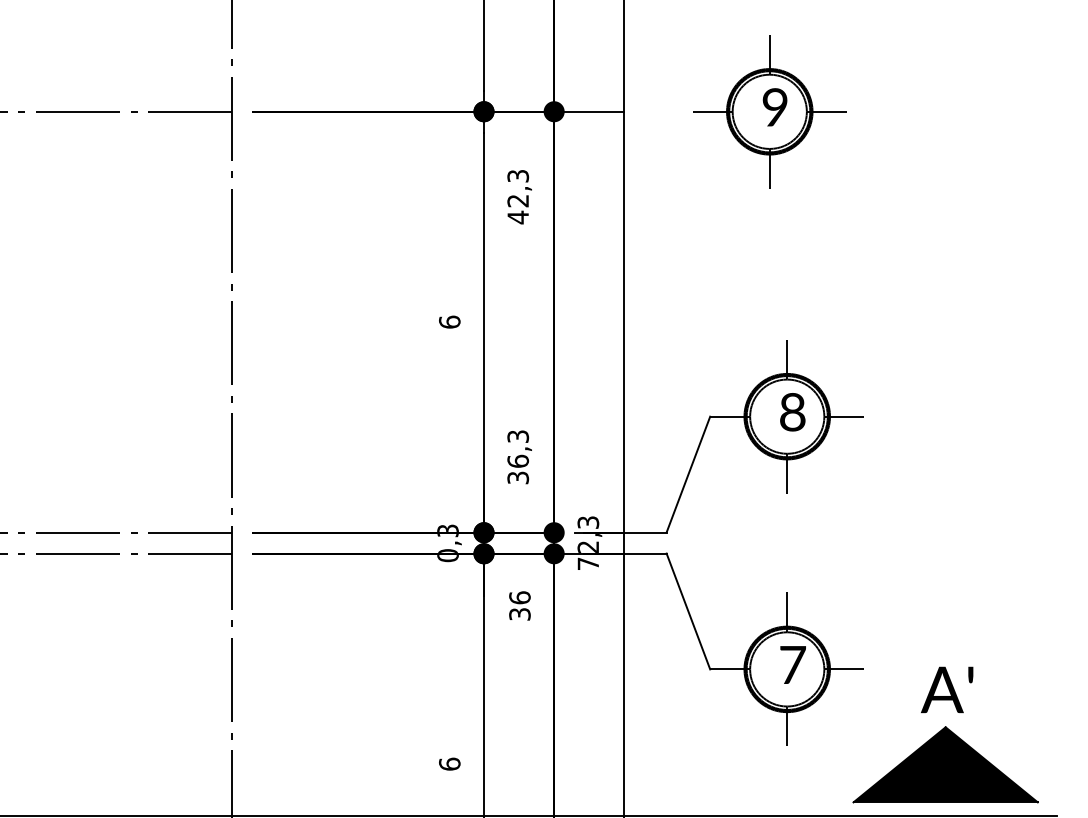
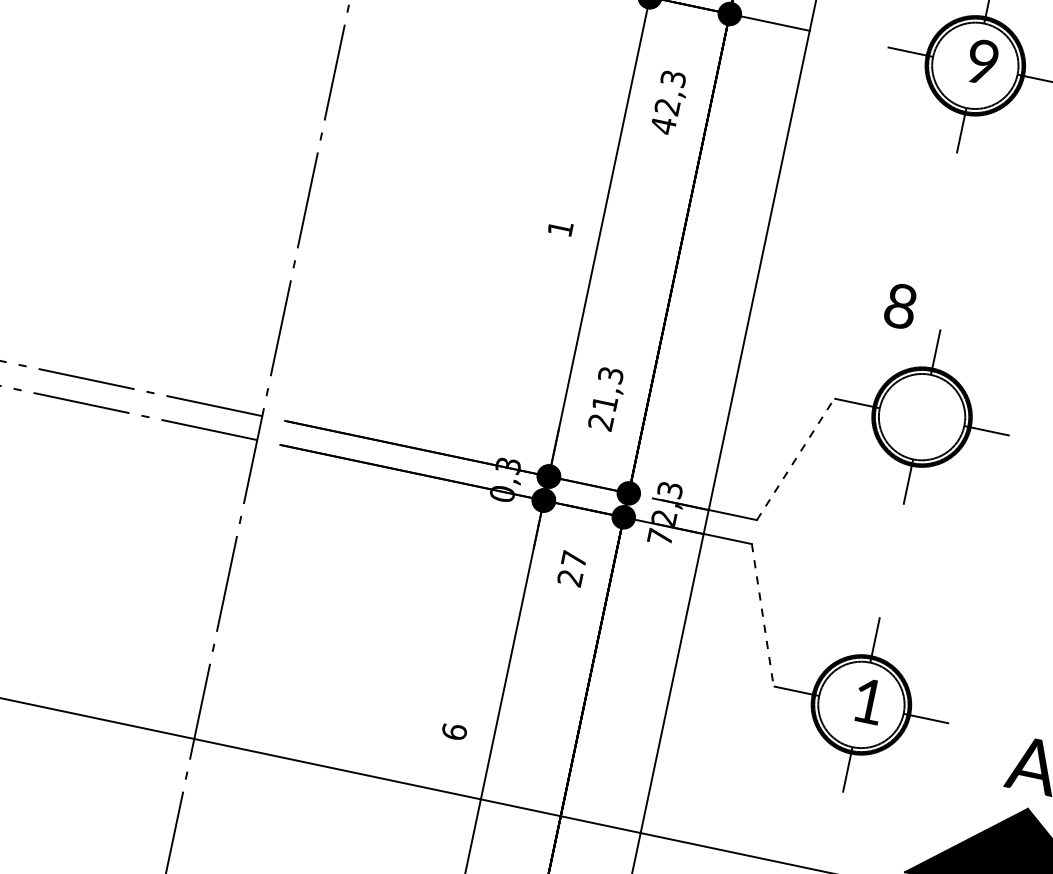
text: (449, 321) -> (560, 227), 6 -> 1
text: (792, 412) -> (900, 306), moved
text: (518, 469) -> (603, 412), 36,3 -> 21,3
line: (688, 474) -> (795, 459), solid -> dashed
text: (519, 605) -> (571, 567), 36 -> 27
line: (688, 611) -> (762, 615), solid -> dashed
text: (792, 664) -> (868, 700), 7 -> 1

